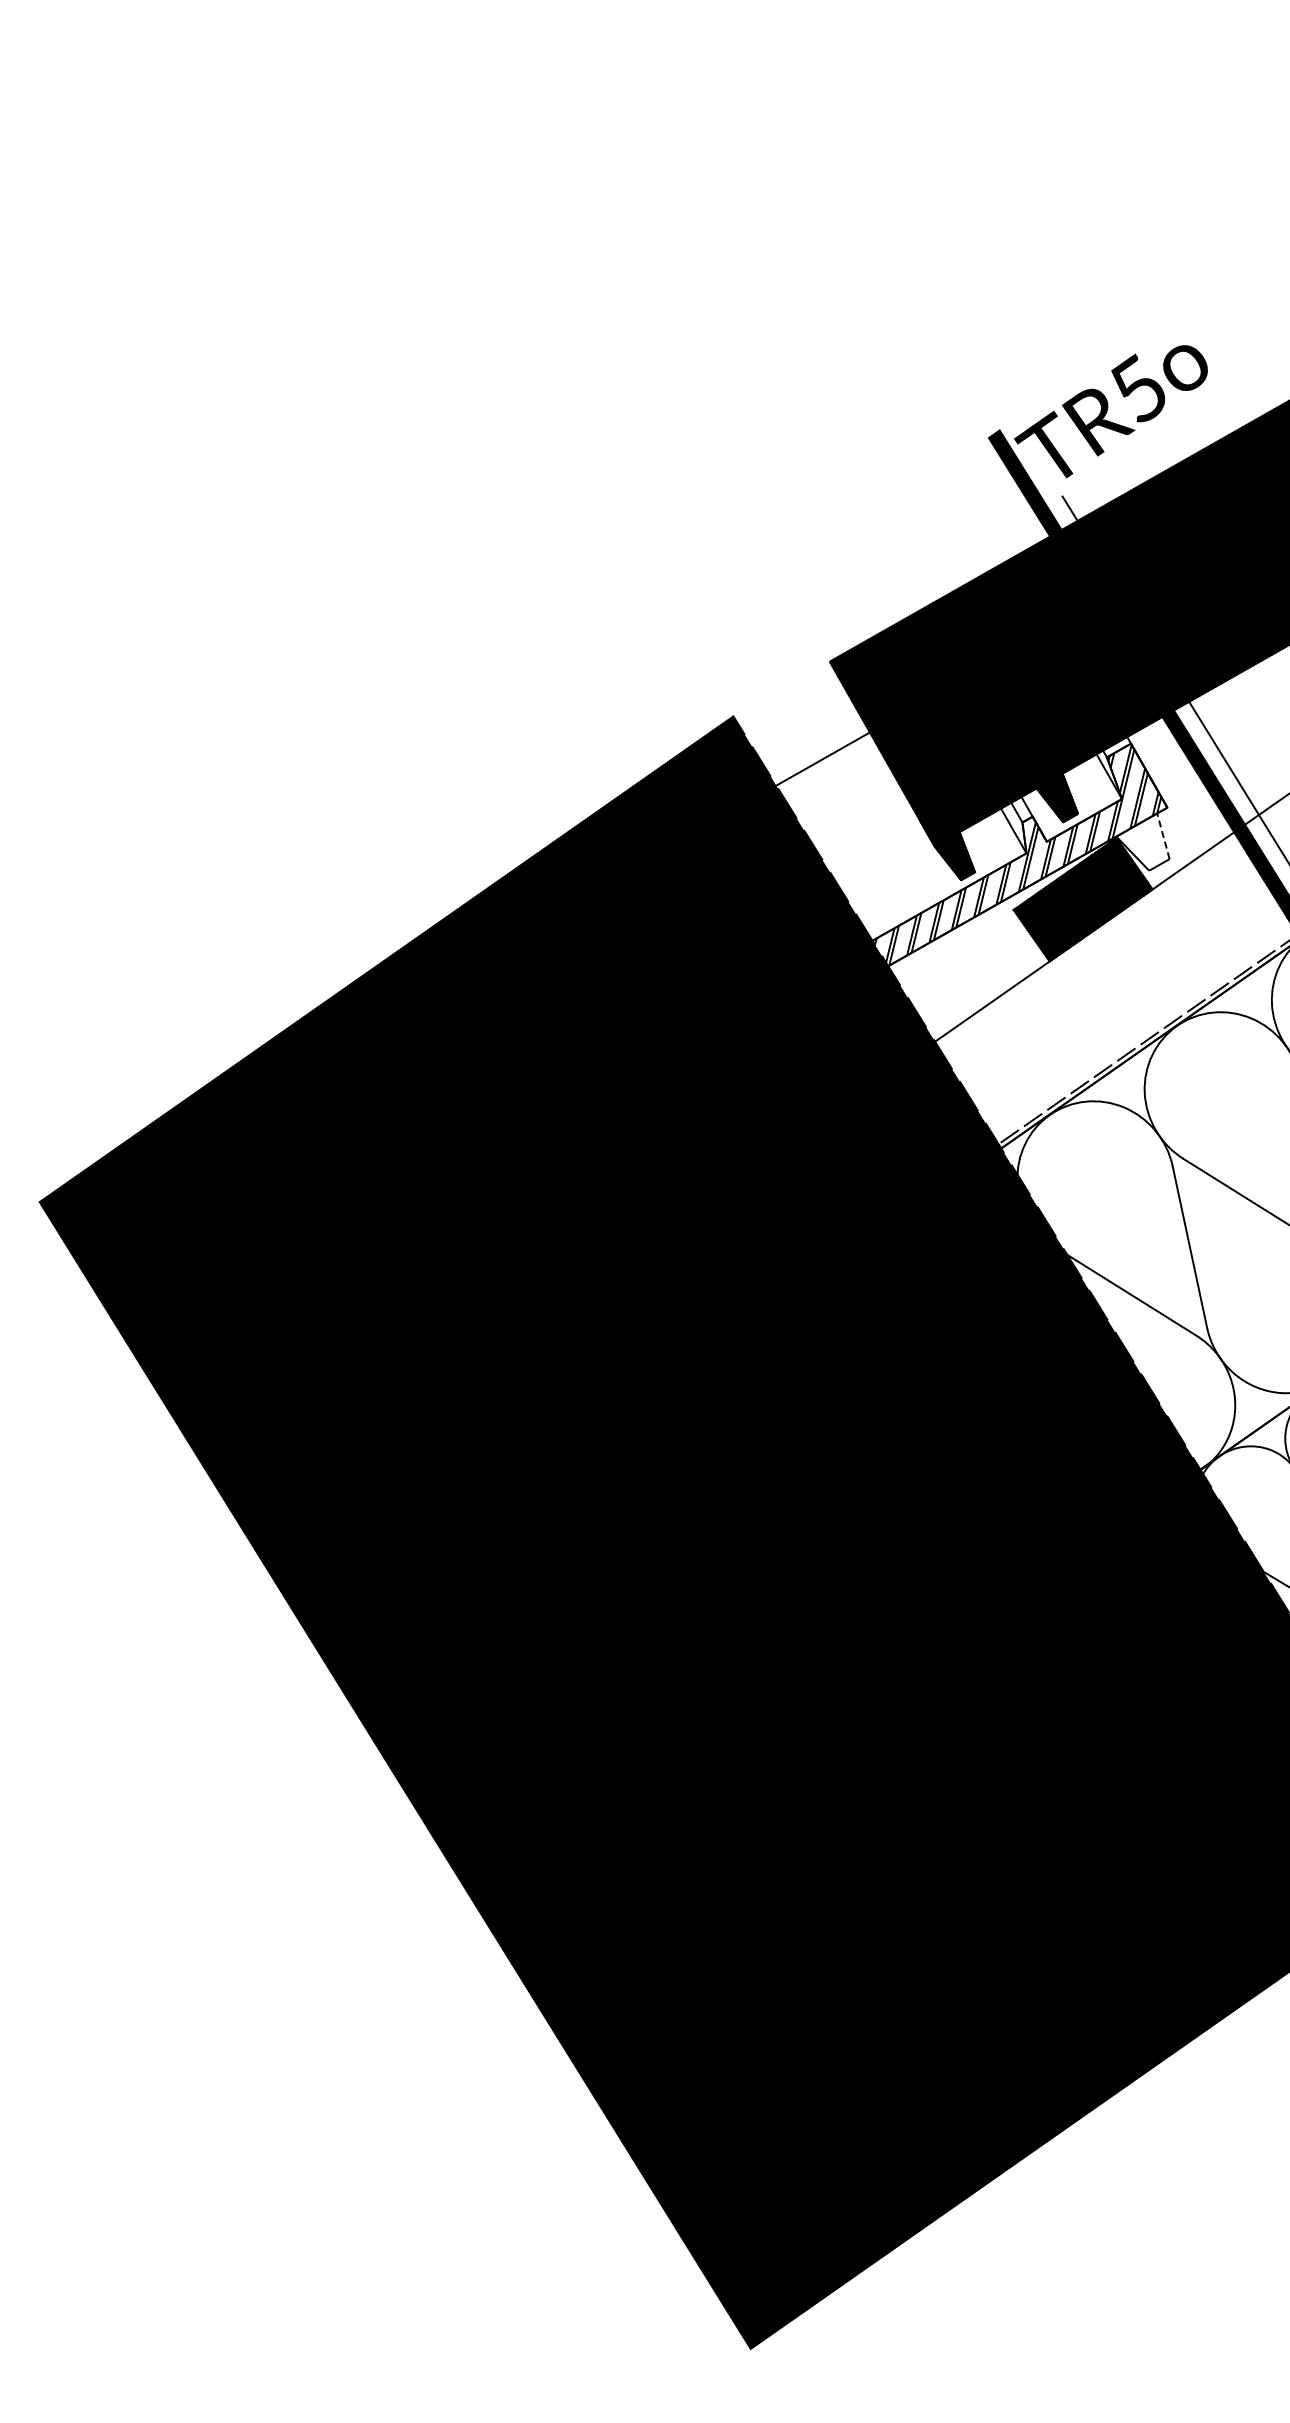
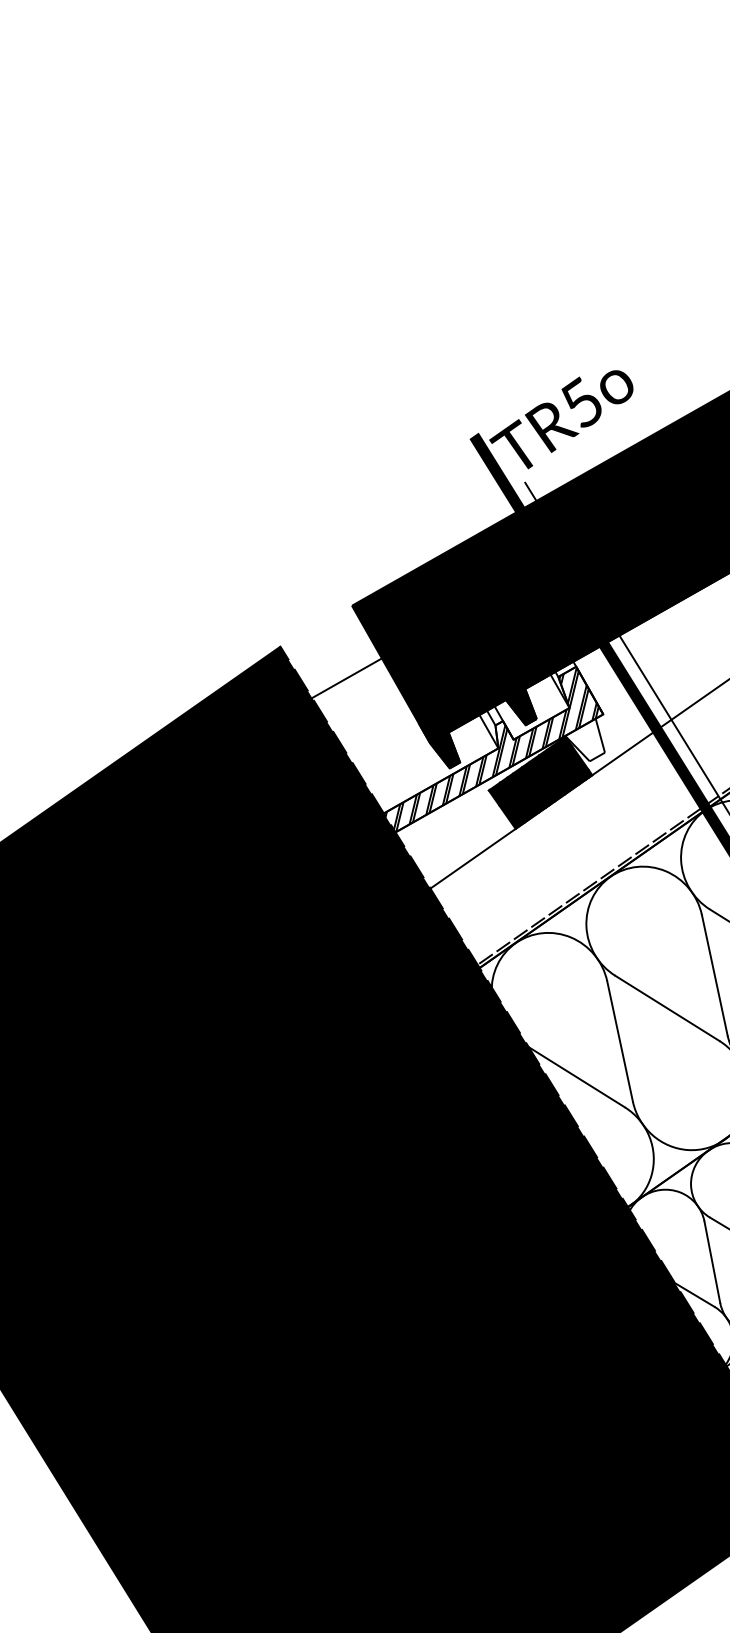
line: (1163, 836) -> (600, 735), dashed -> solid

